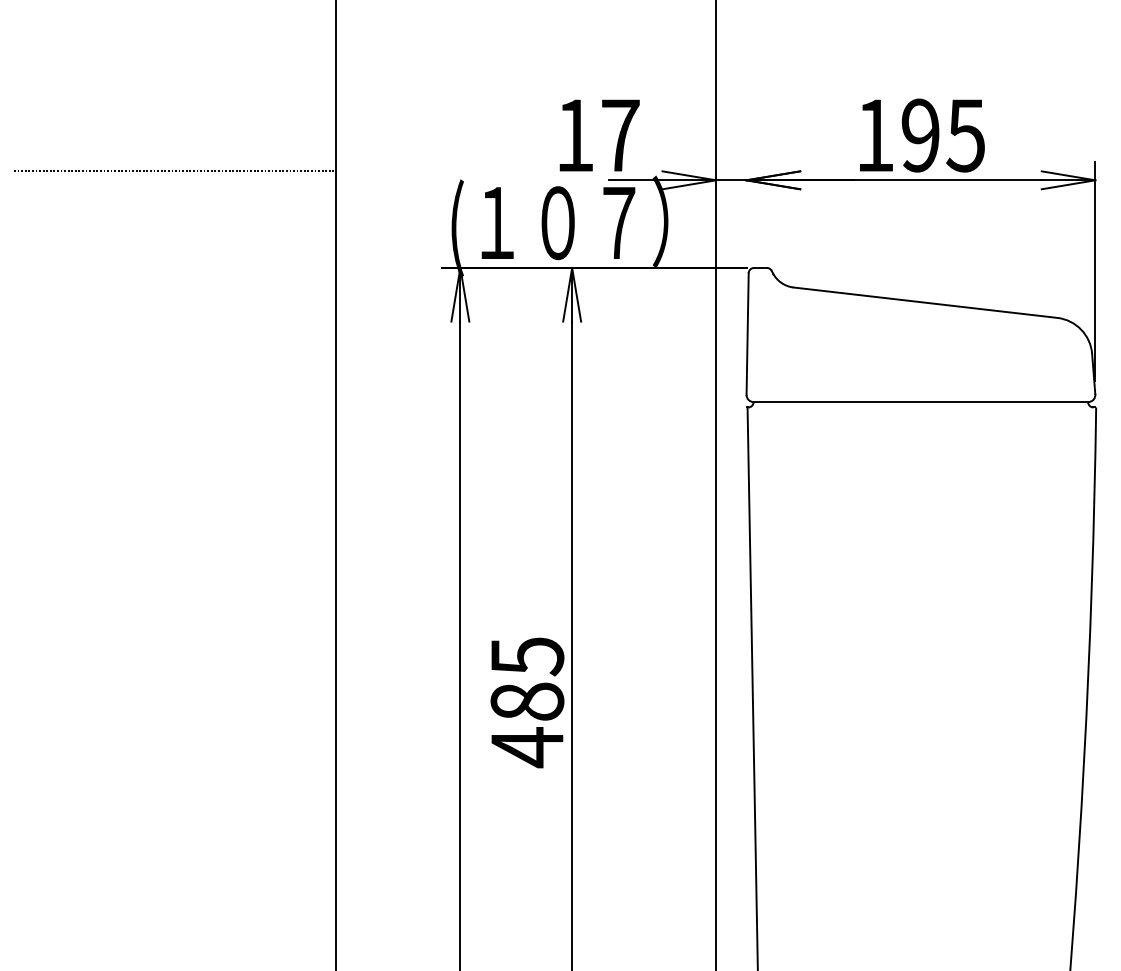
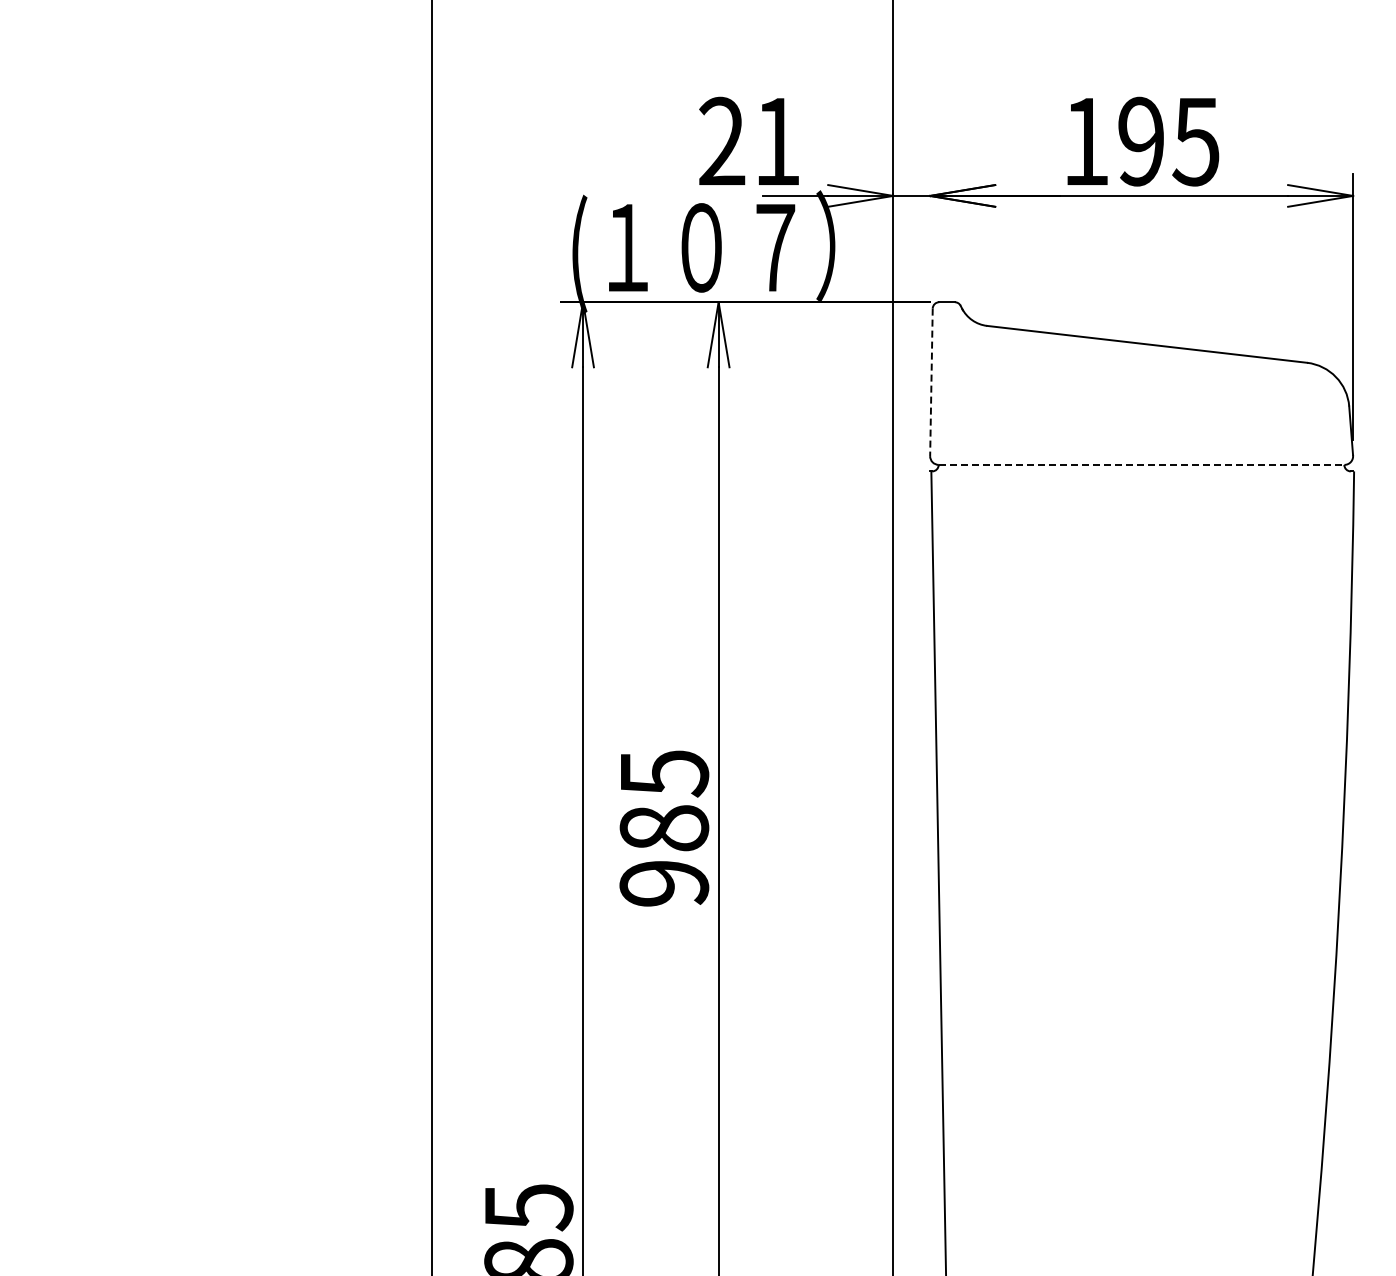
text: (597, 134) -> (749, 140), 17 -> 21
line: (174, 171) -> (236, 185), removed
line: (747, 334) -> (931, 382), solid -> dashed
line: (920, 401) -> (1141, 464), solid -> dashed
text: (527, 747) -> (664, 883), 485 -> 985

